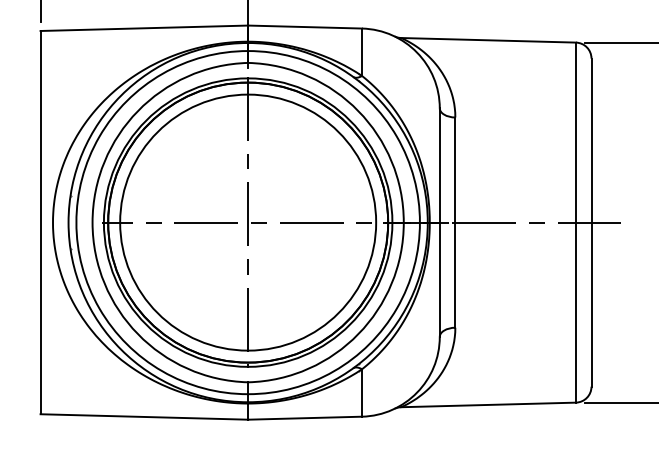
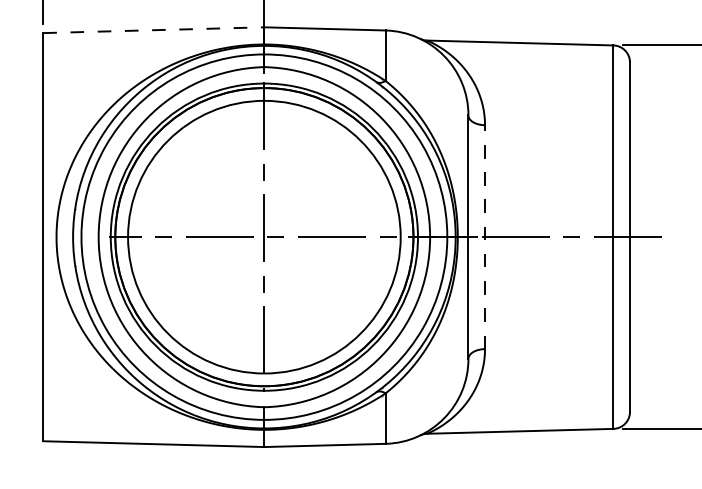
line: (144, 28) -> (153, 30), solid -> dashed
line: (455, 222) -> (485, 237), solid -> dashed

